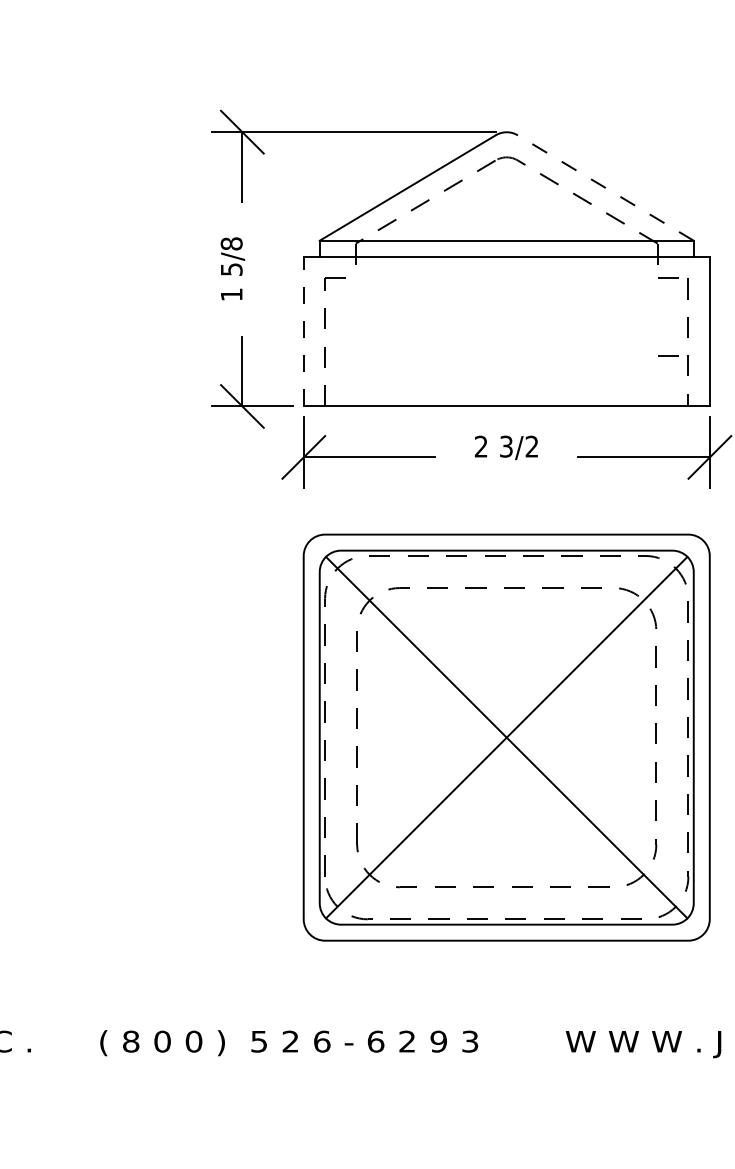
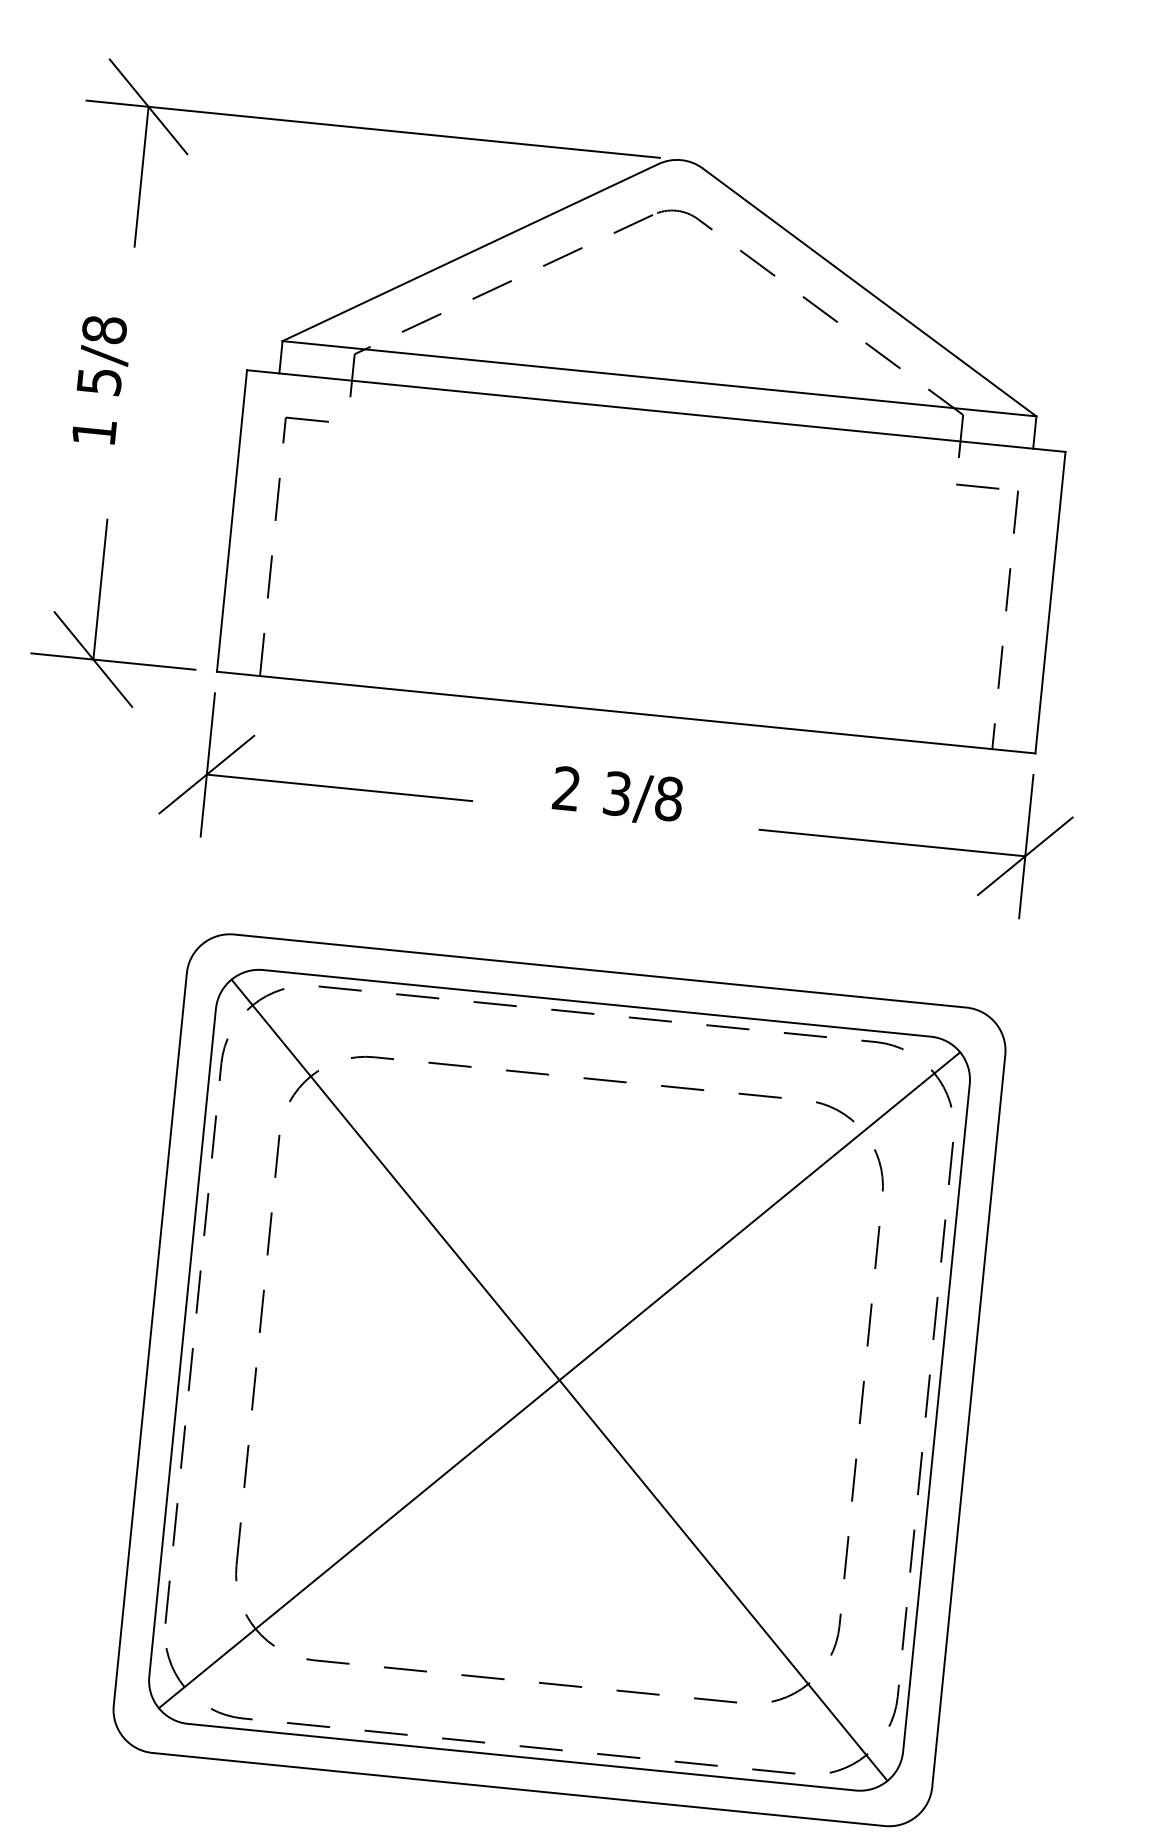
line: (605, 187) -> (869, 291), dashed -> solid
line: (303, 331) -> (231, 520), dashed -> solid
line: (668, 355) -> (962, 642), removed
text: (531, 446) -> (667, 798), 3/2 -> 3/8

